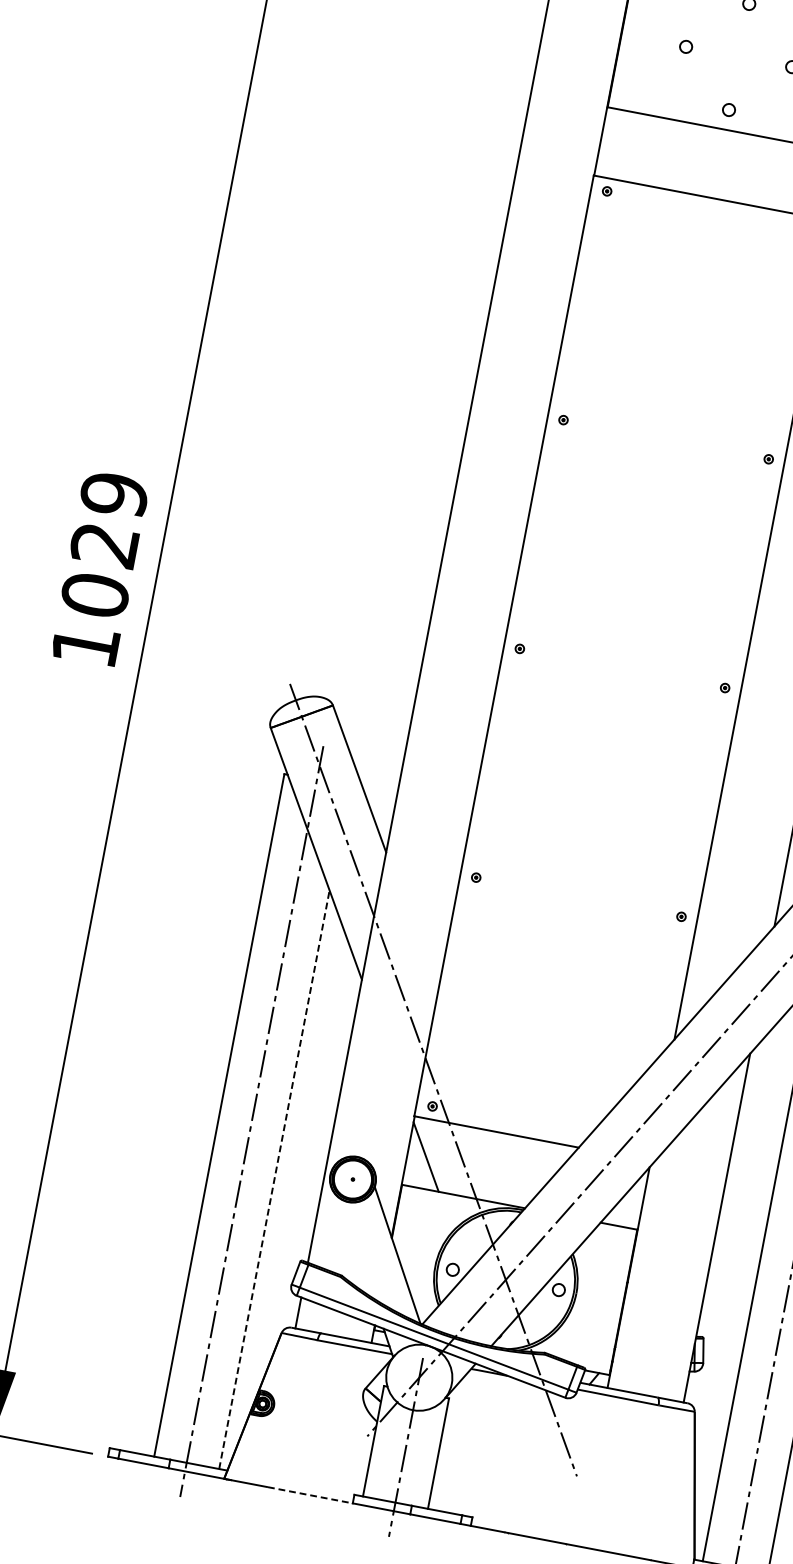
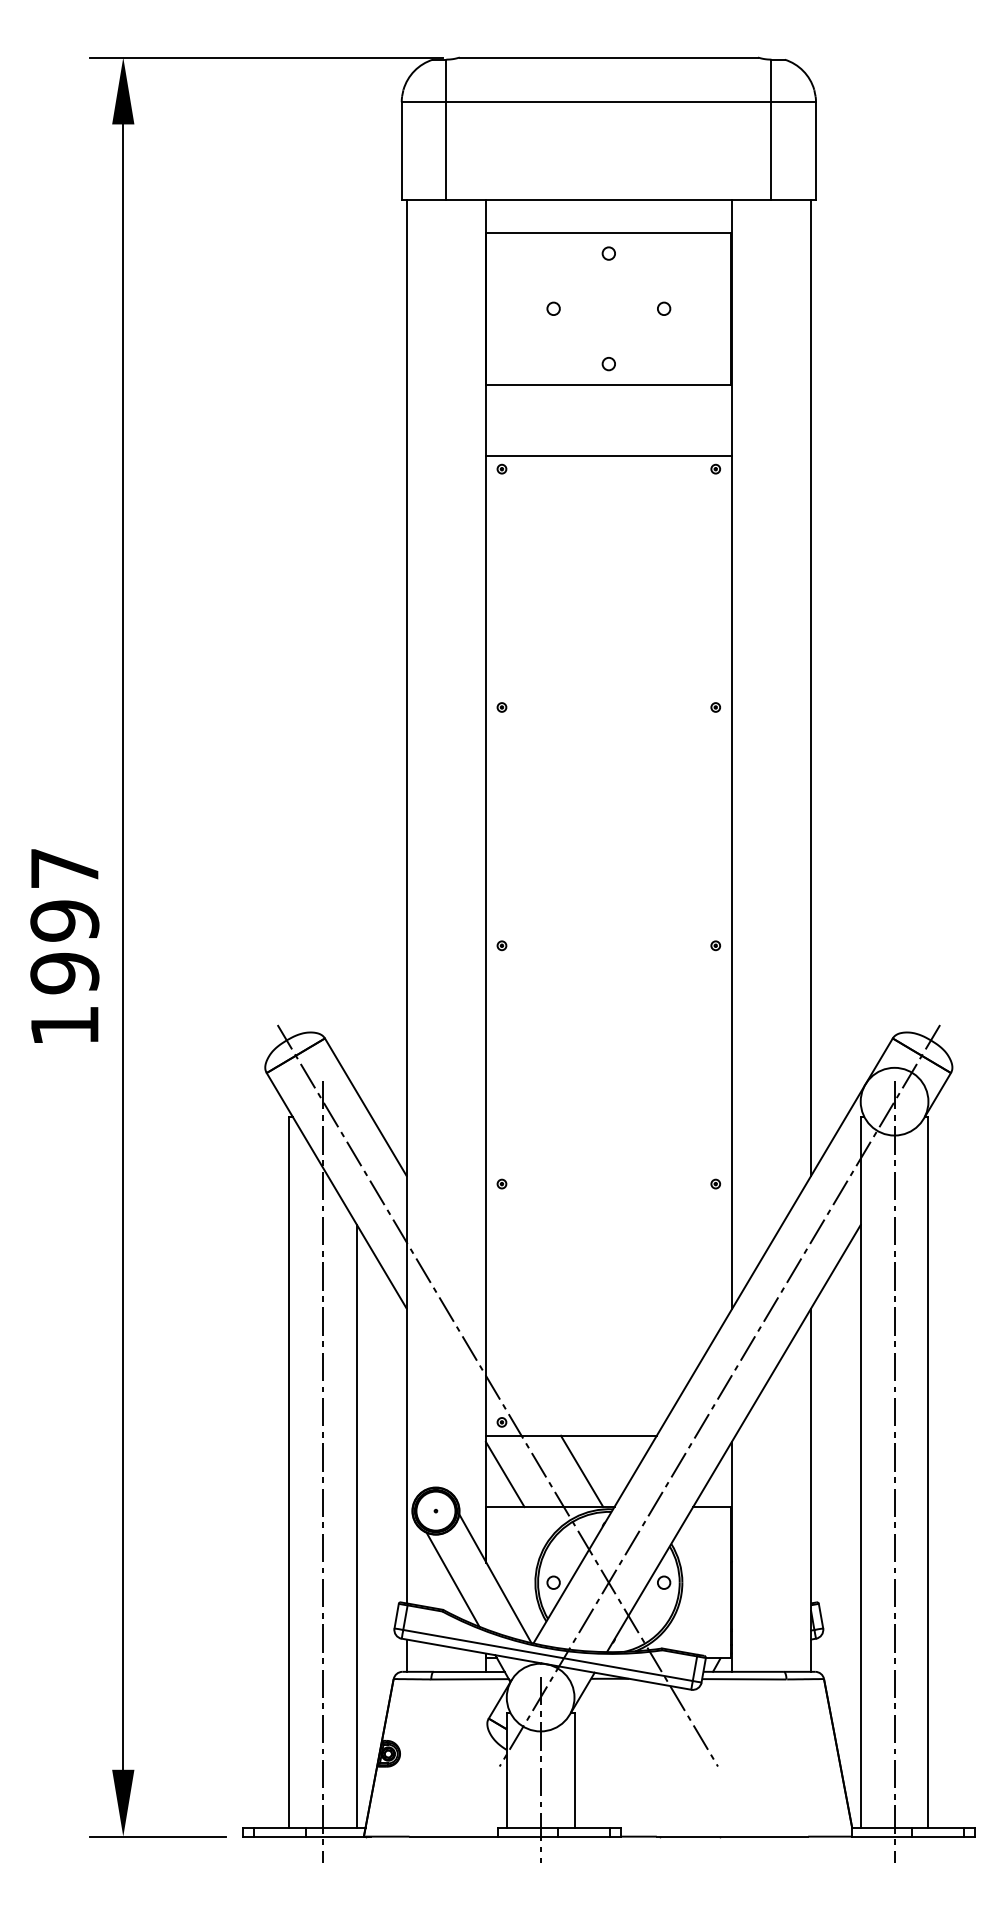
text: (104, 545) -> (64, 921), 1029 -> 1997
line: (499, 1168) -> (581, 1471), added
line: (275, 1178) -> (357, 1525), dashed -> solid
line: (356, 1248) -> (452, 1579), added
line: (311, 1495) -> (454, 1836), dashed -> solid

